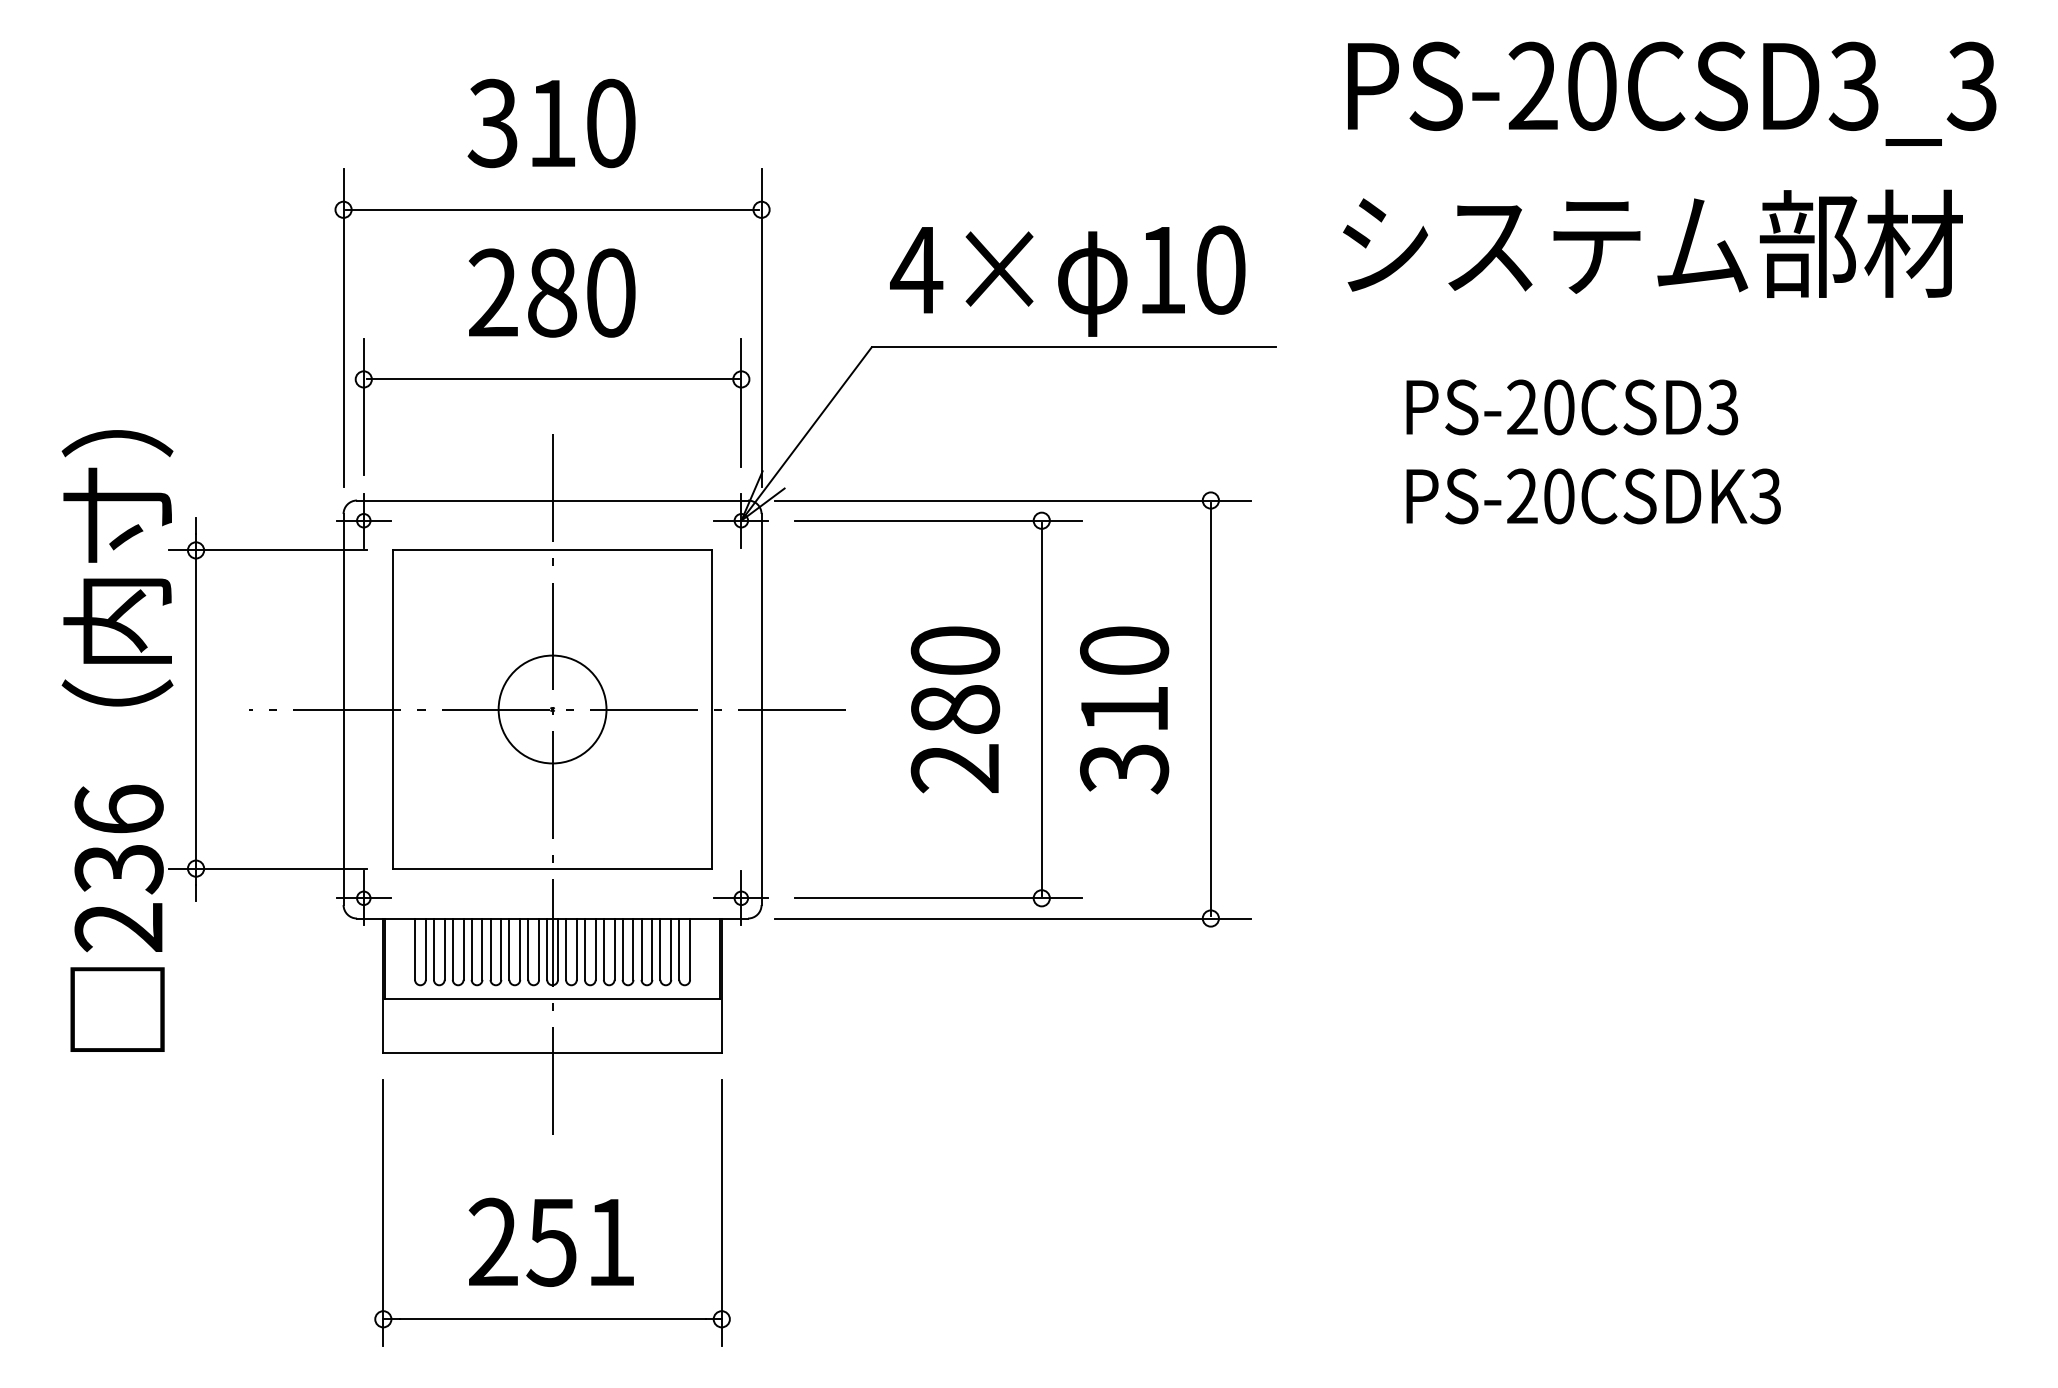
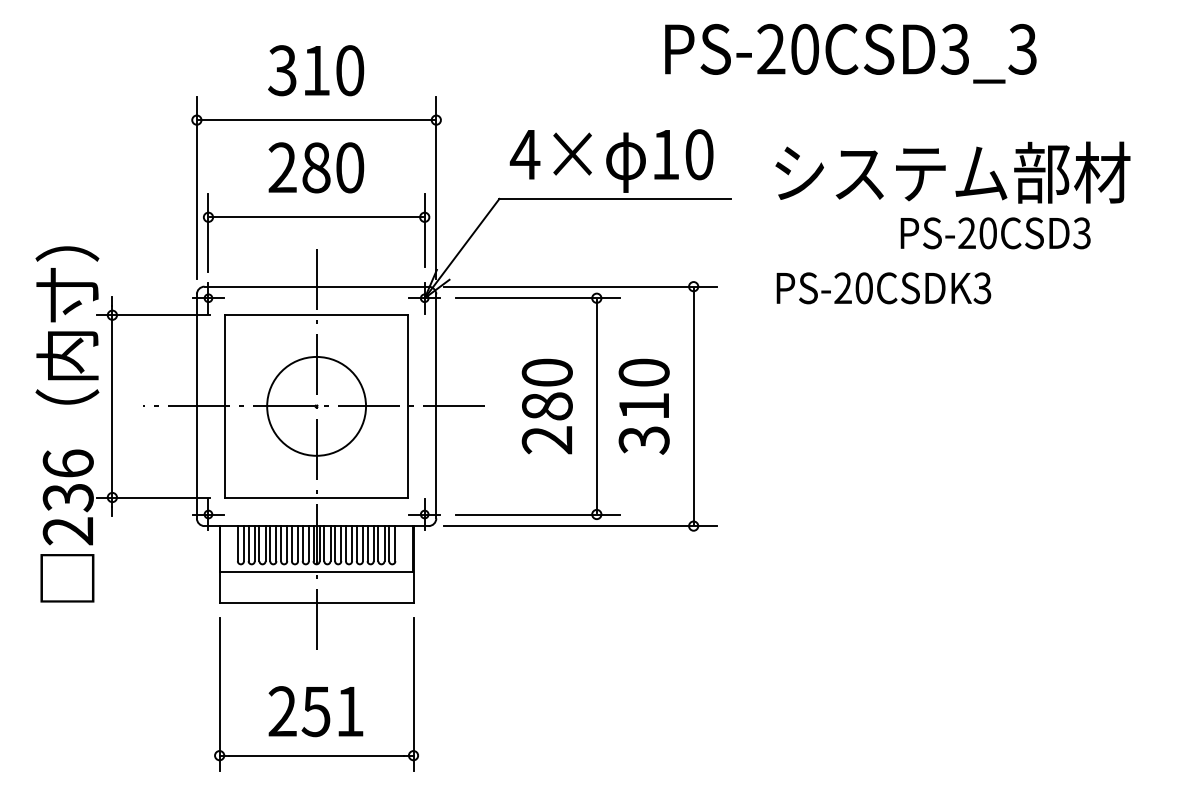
text: (1671, 93) -> (850, 53), moved
text: (1652, 243) -> (952, 172), moved
text: (1571, 407) -> (995, 233), moved
text: (1592, 496) -> (883, 288), moved
circle: (552, 709) -> (316, 406), size x1.6

